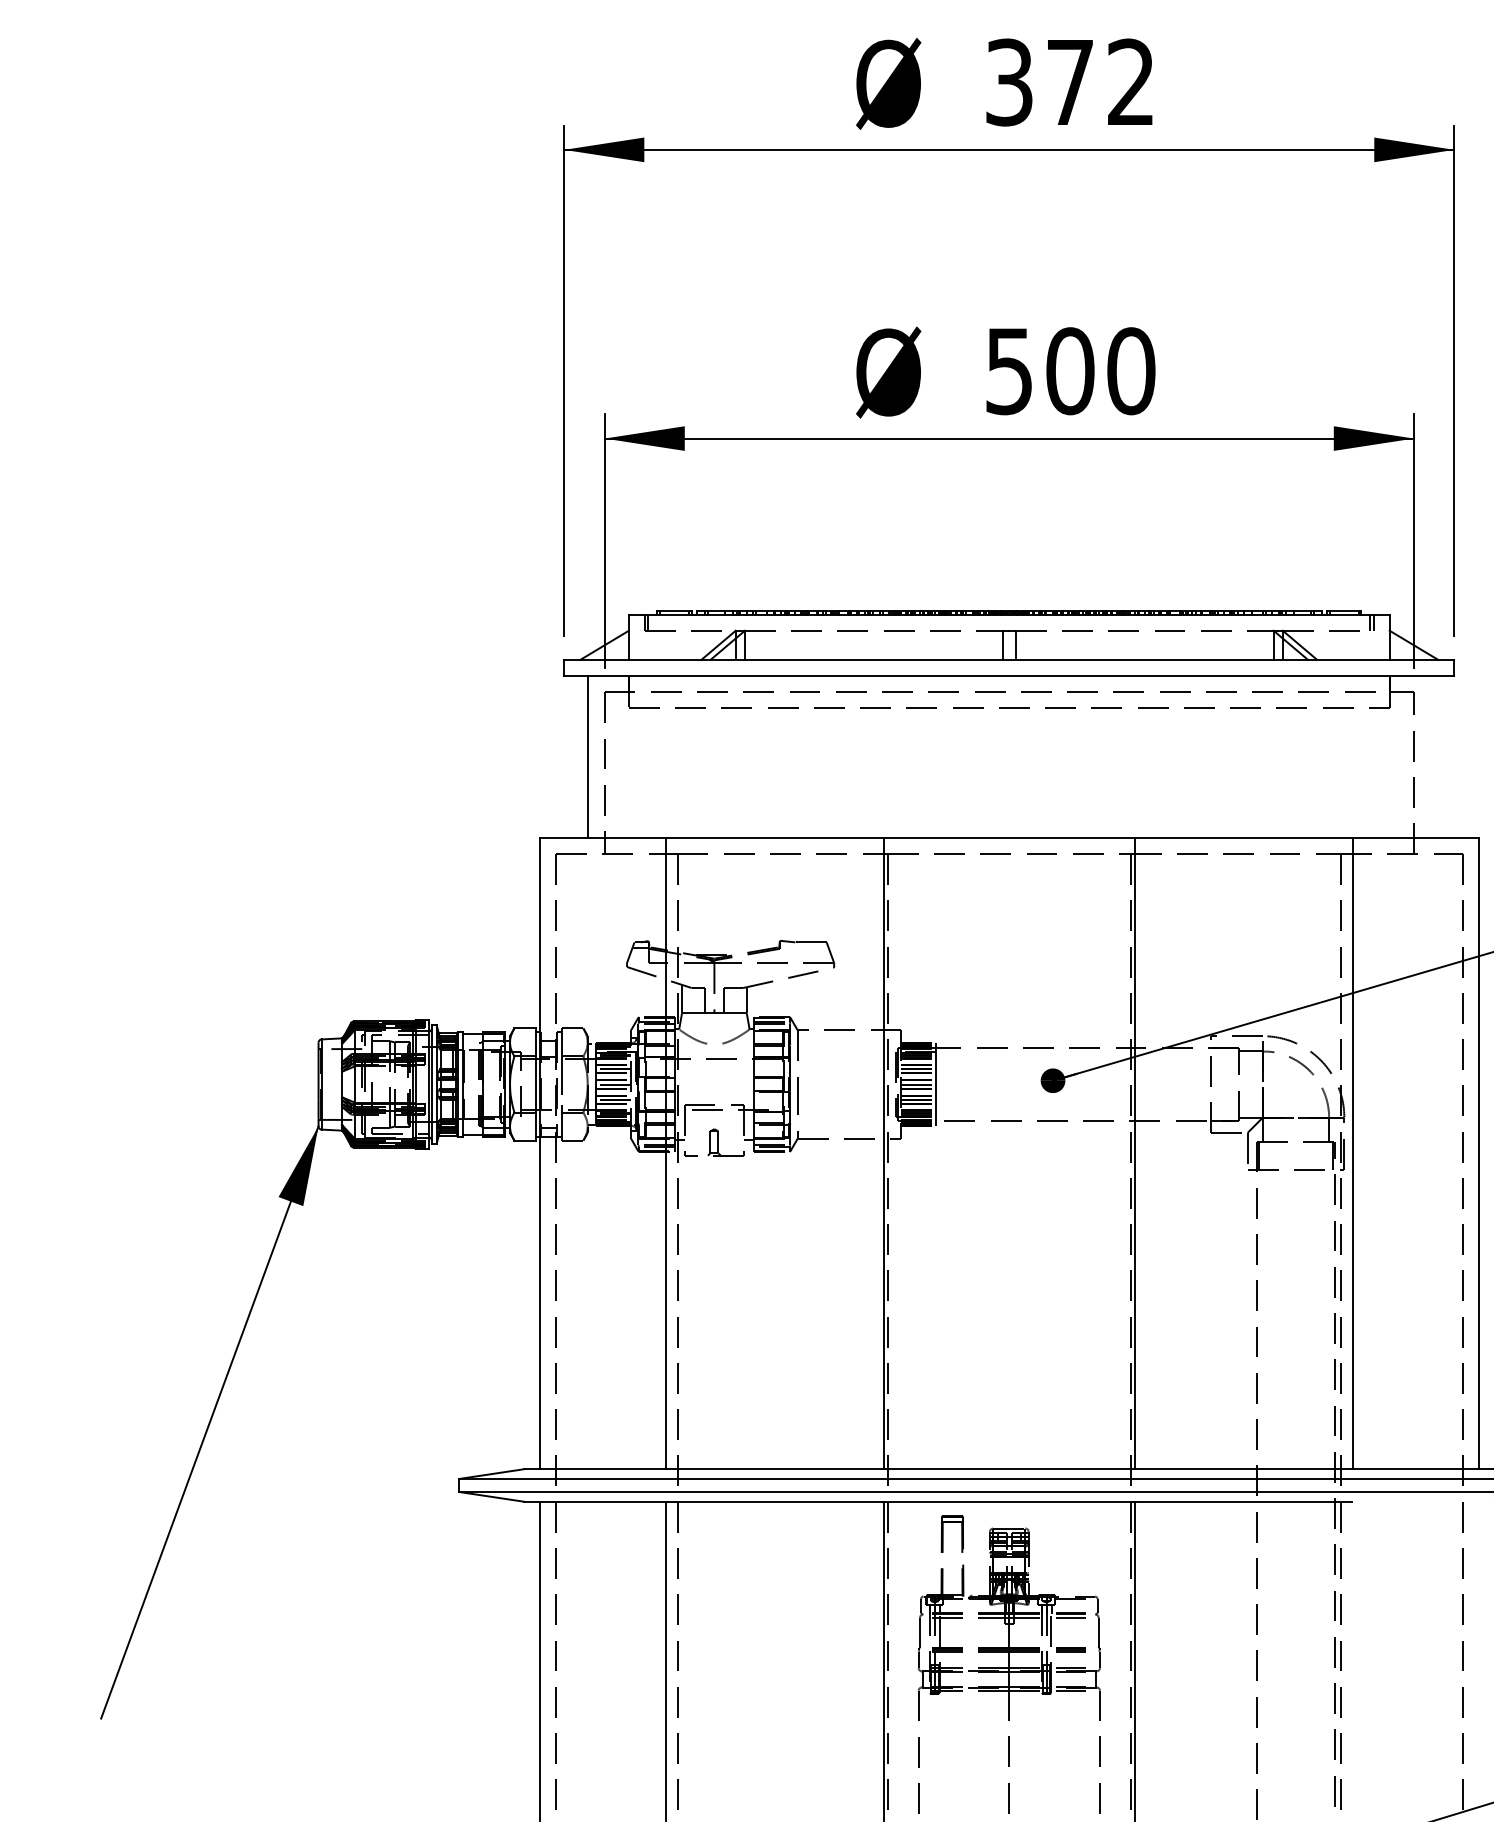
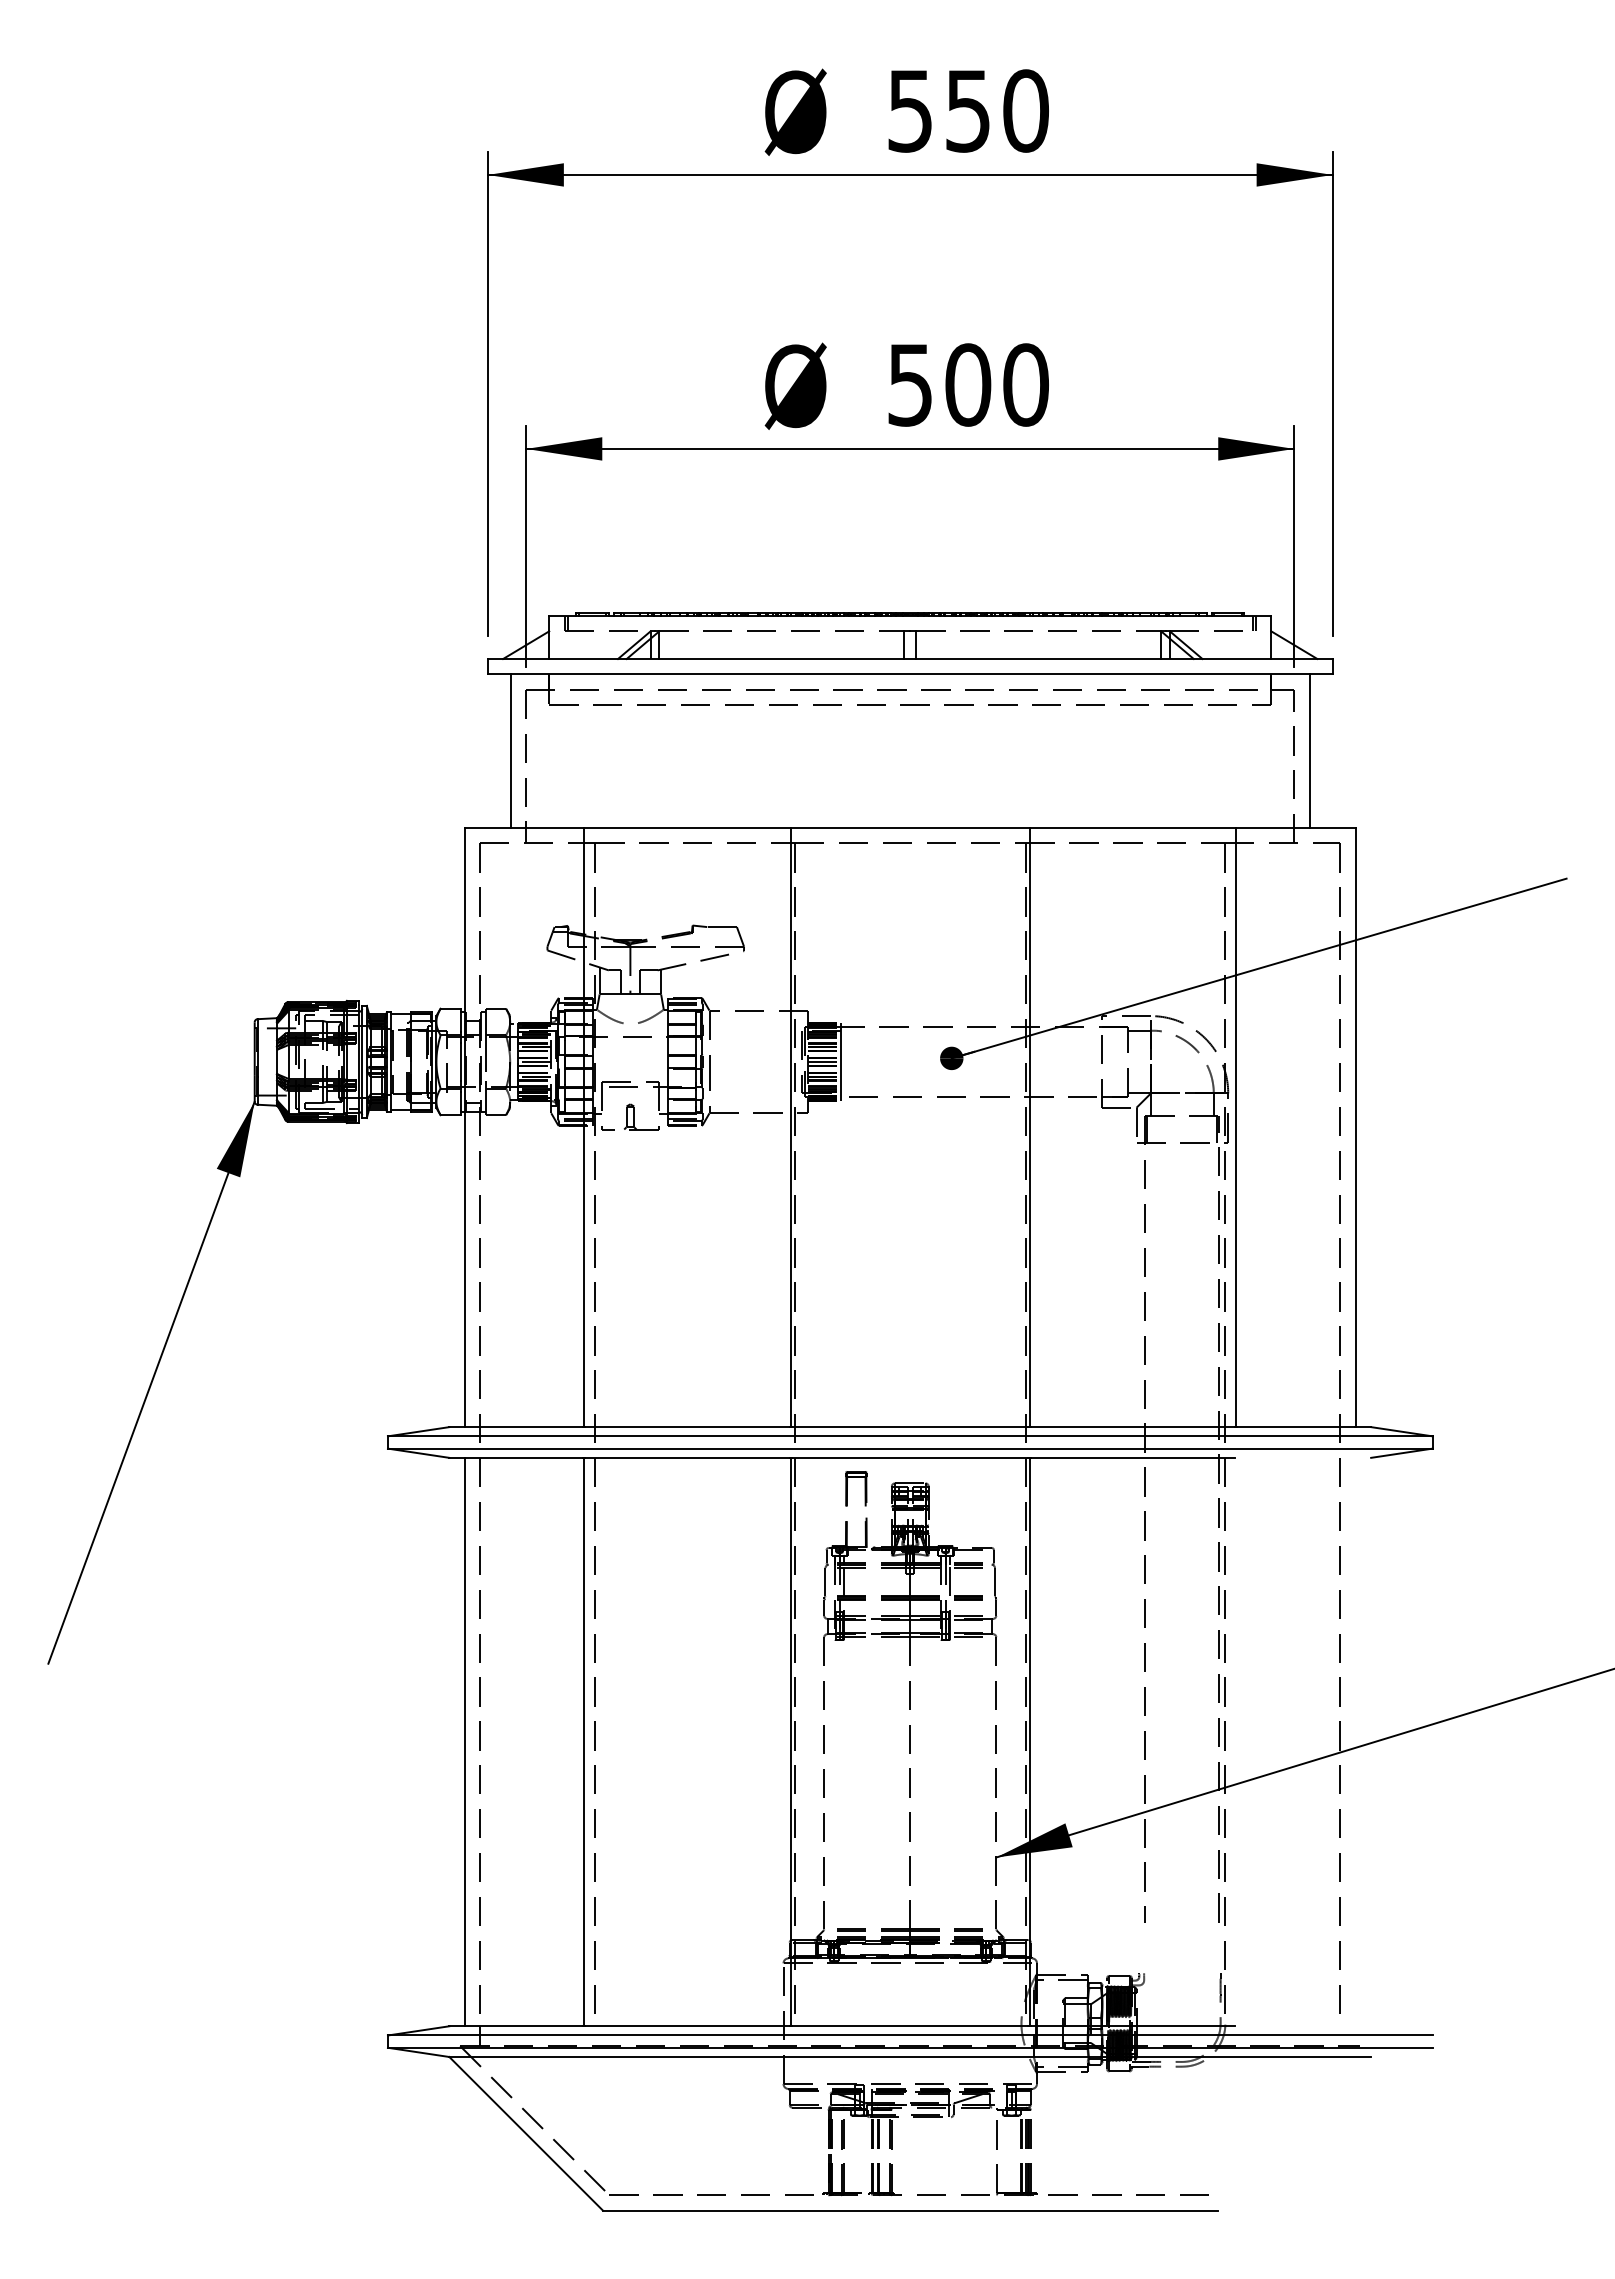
text: (1070, 81) -> (968, 110), 372 -> 550
line: (1429, 756) -> (1309, 750), added

